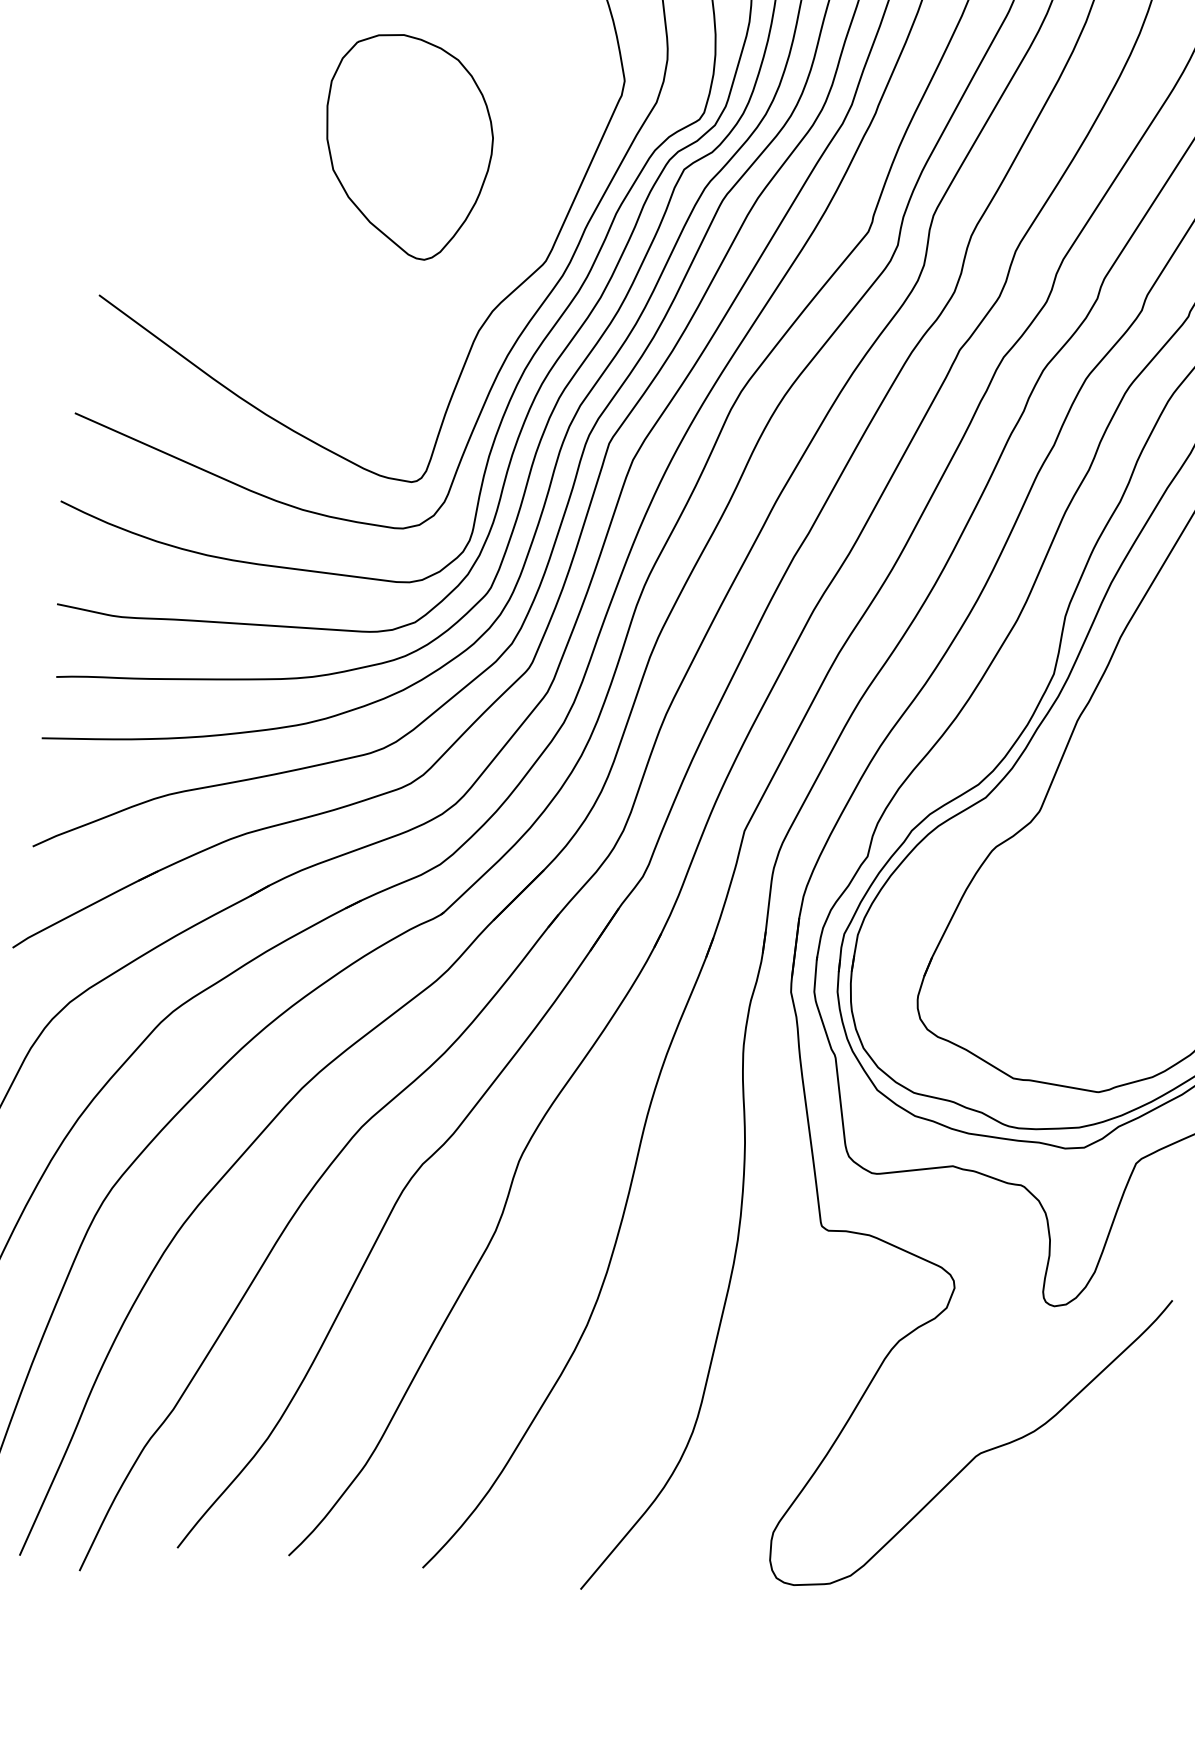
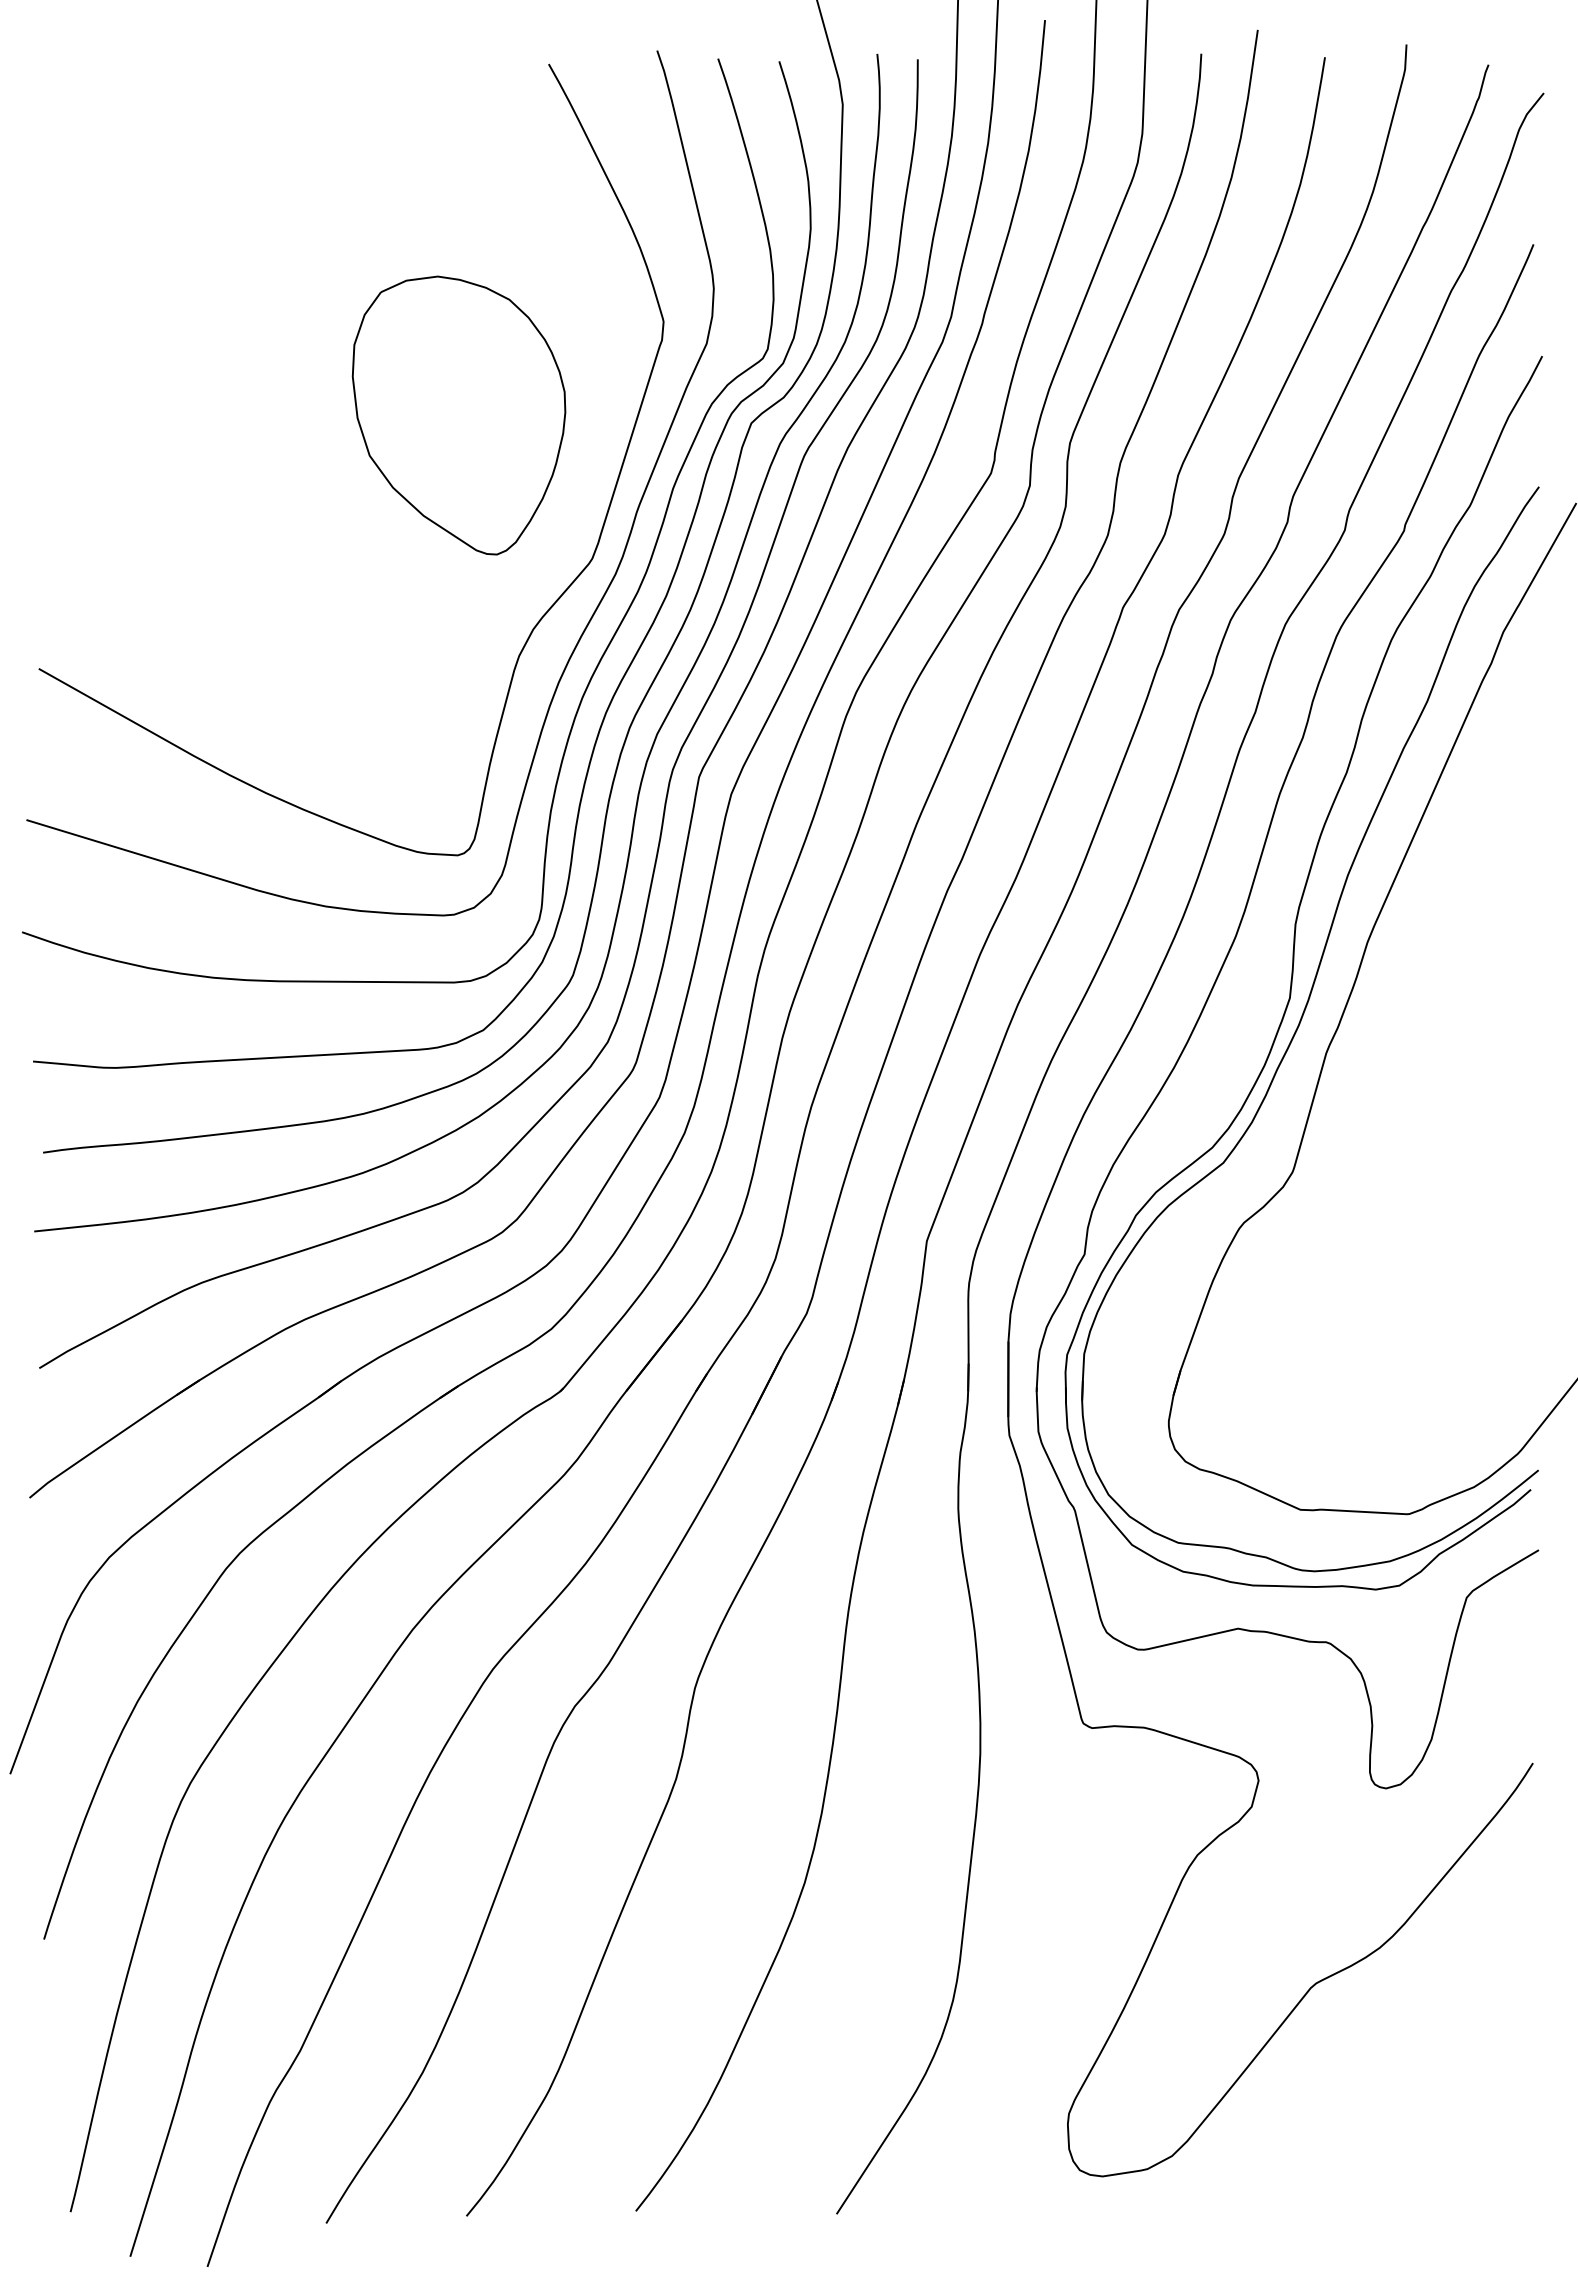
part: (407, 146) -> (458, 415), moved

